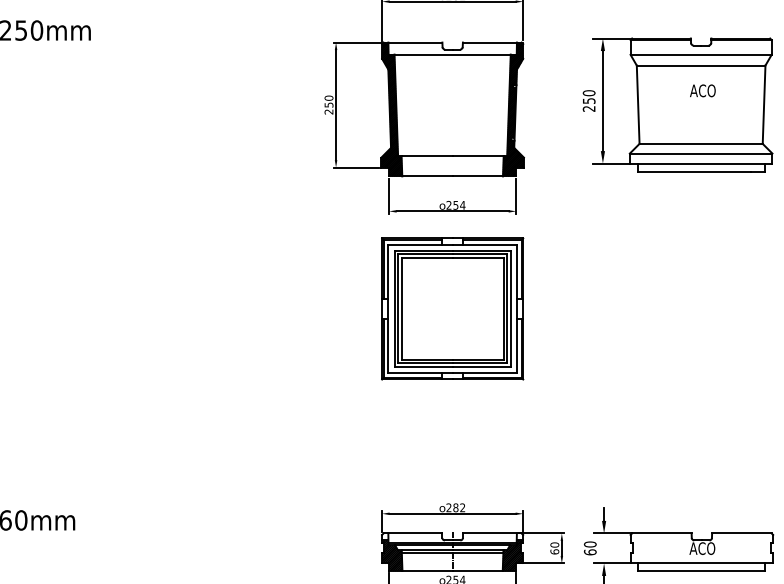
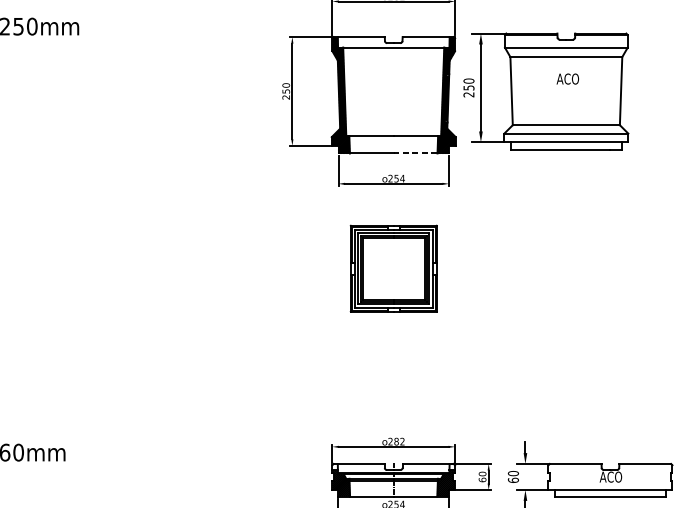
part: (677, 104) -> (545, 90), moved
line: (477, 176) -> (415, 153), solid -> dashed
part: (452, 308) -> (393, 268), size x0.7

